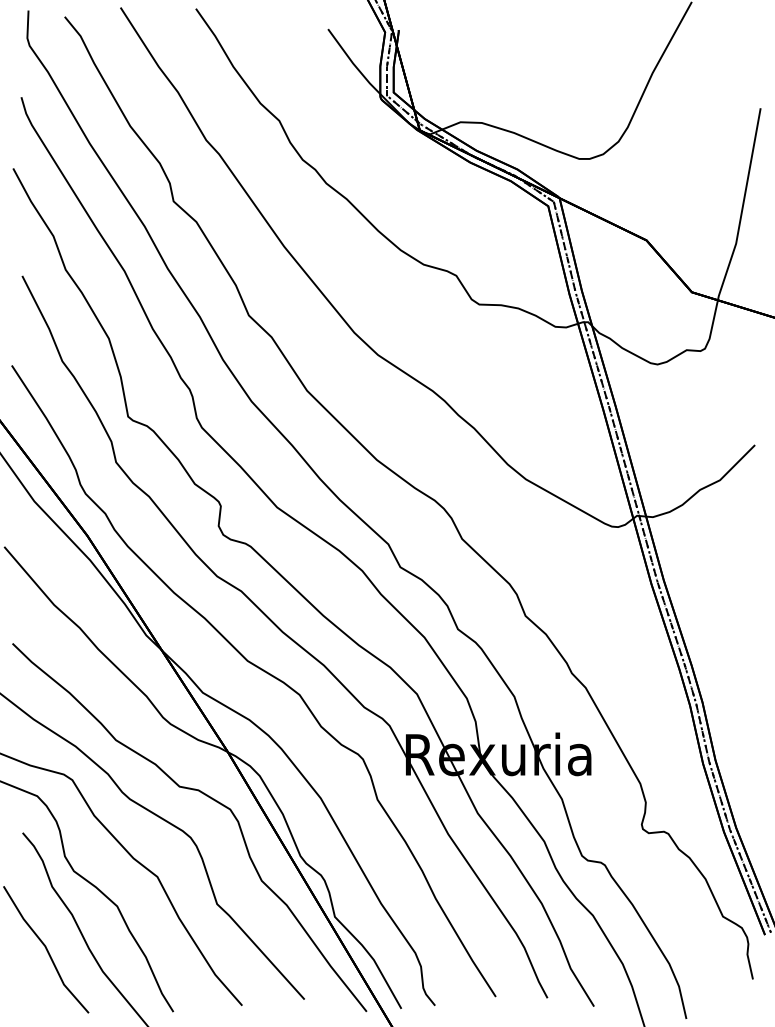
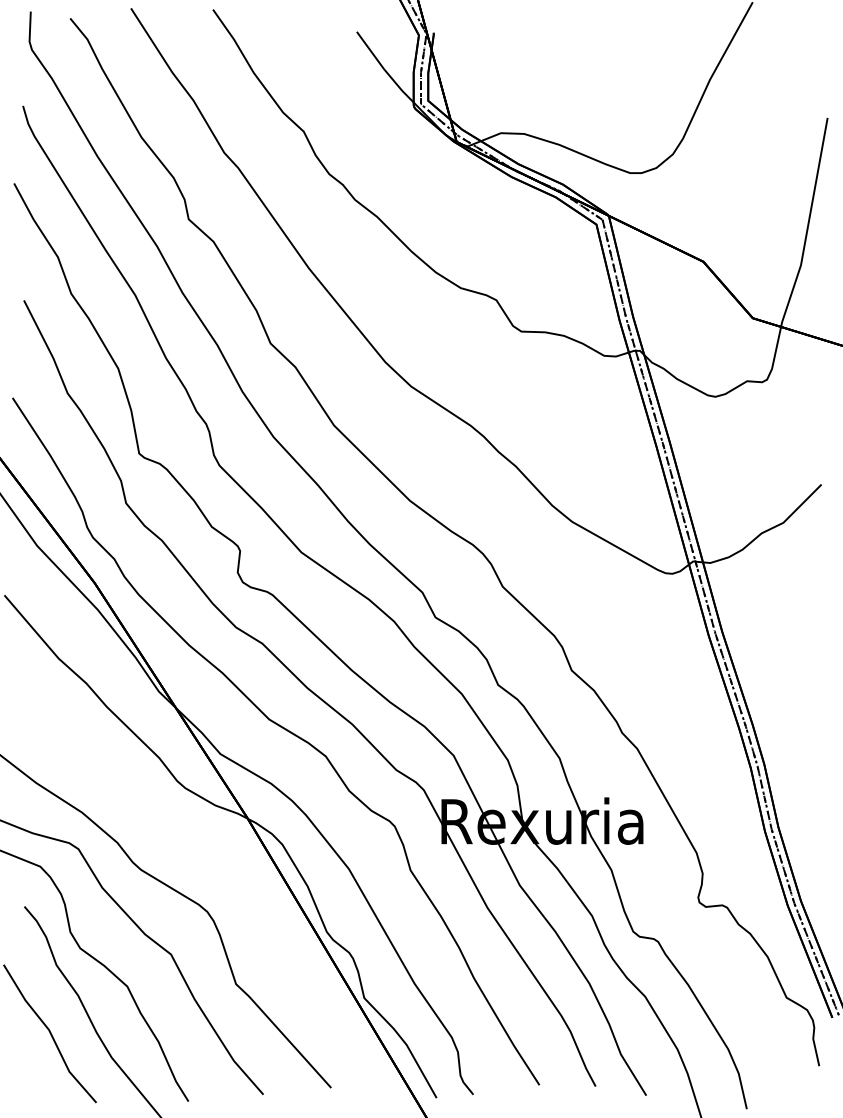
curve: (207, 796) -> (225, 867), removed

